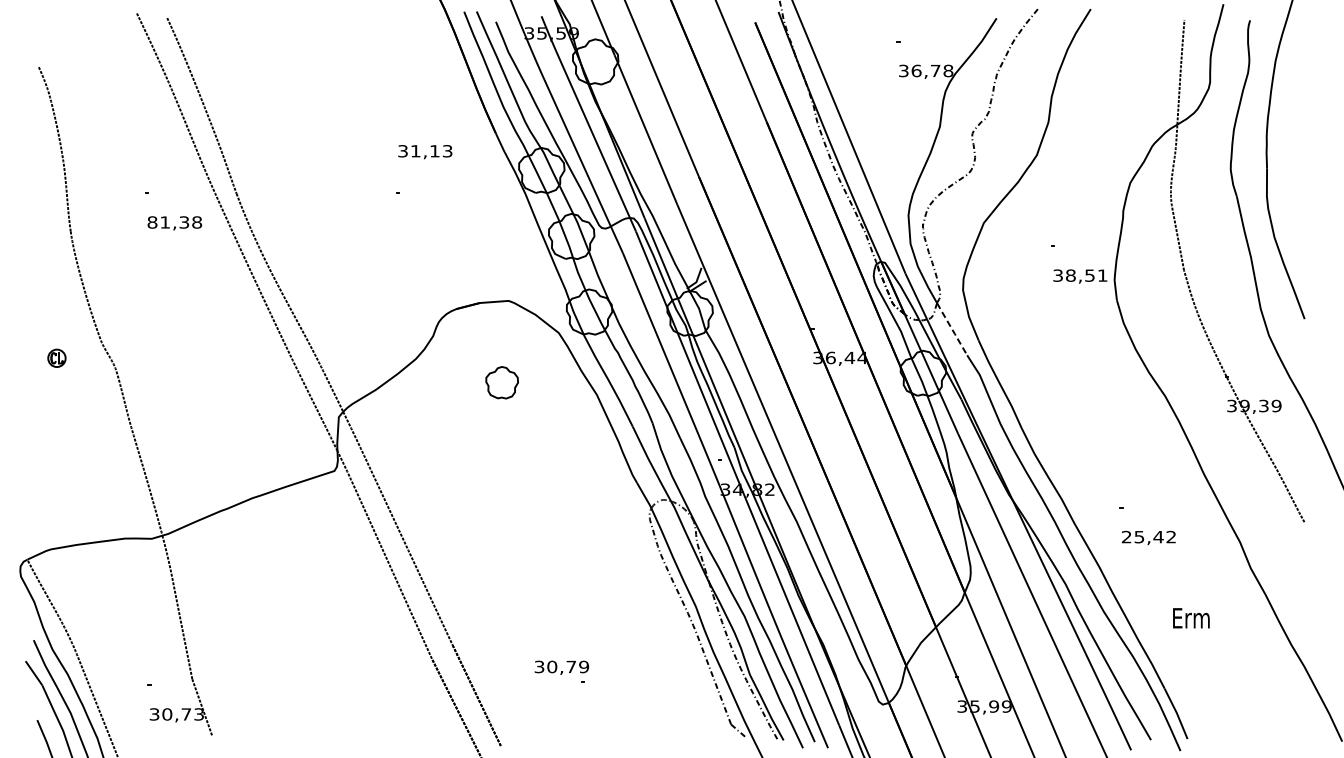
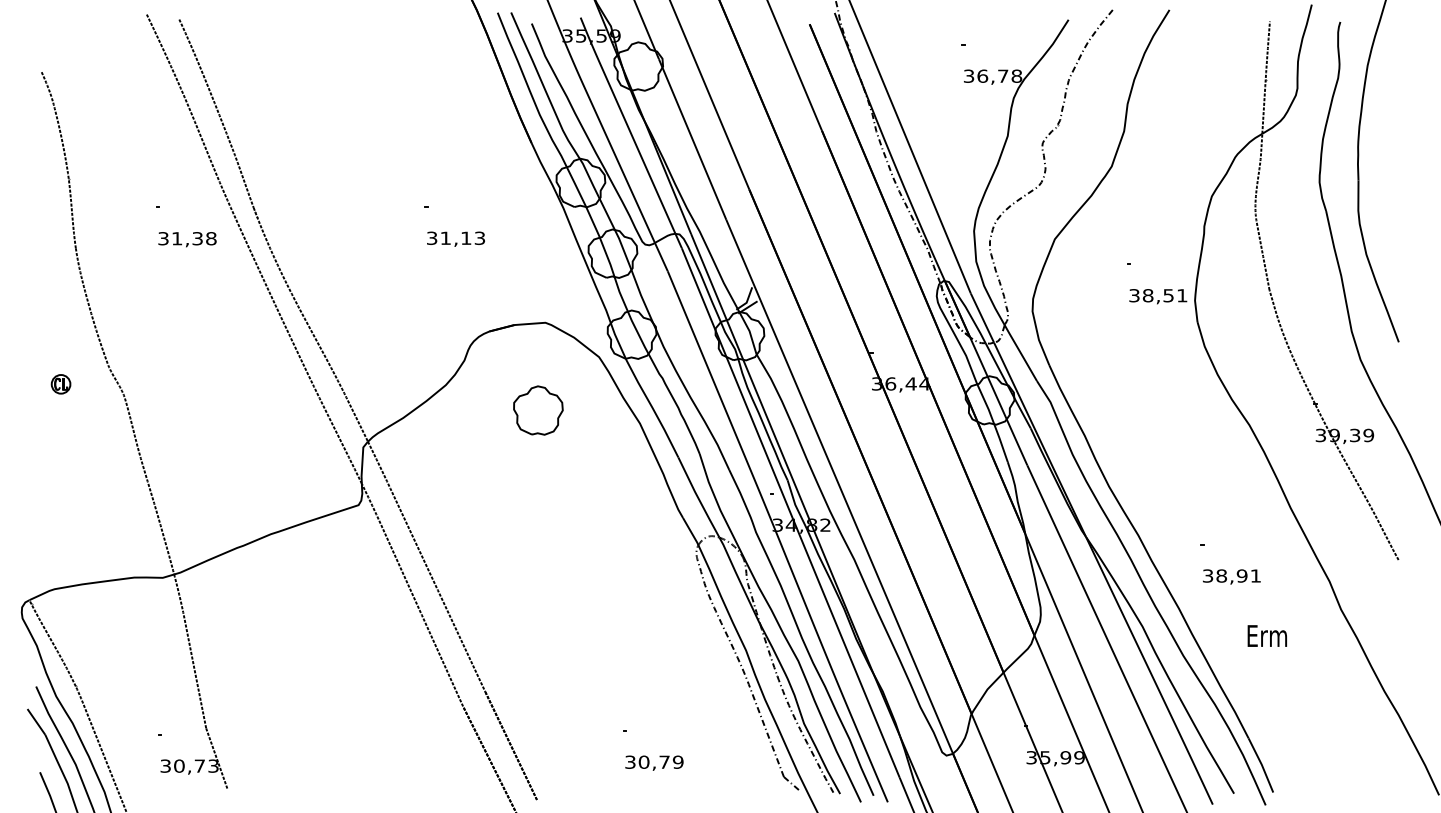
text: (424, 151) -> (455, 238), moved
text: (152, 222) -> (163, 238), 81,38 -> 31,38
line: (951, 329) -> (1020, 353), dashed -> solid
part: (502, 382) -> (538, 410), size x1.43
text: (1148, 536) -> (1231, 575), 25,42 -> 38,91
text: (1190, 617) -> (1266, 635), moved
text: (561, 667) -> (654, 762), moved

